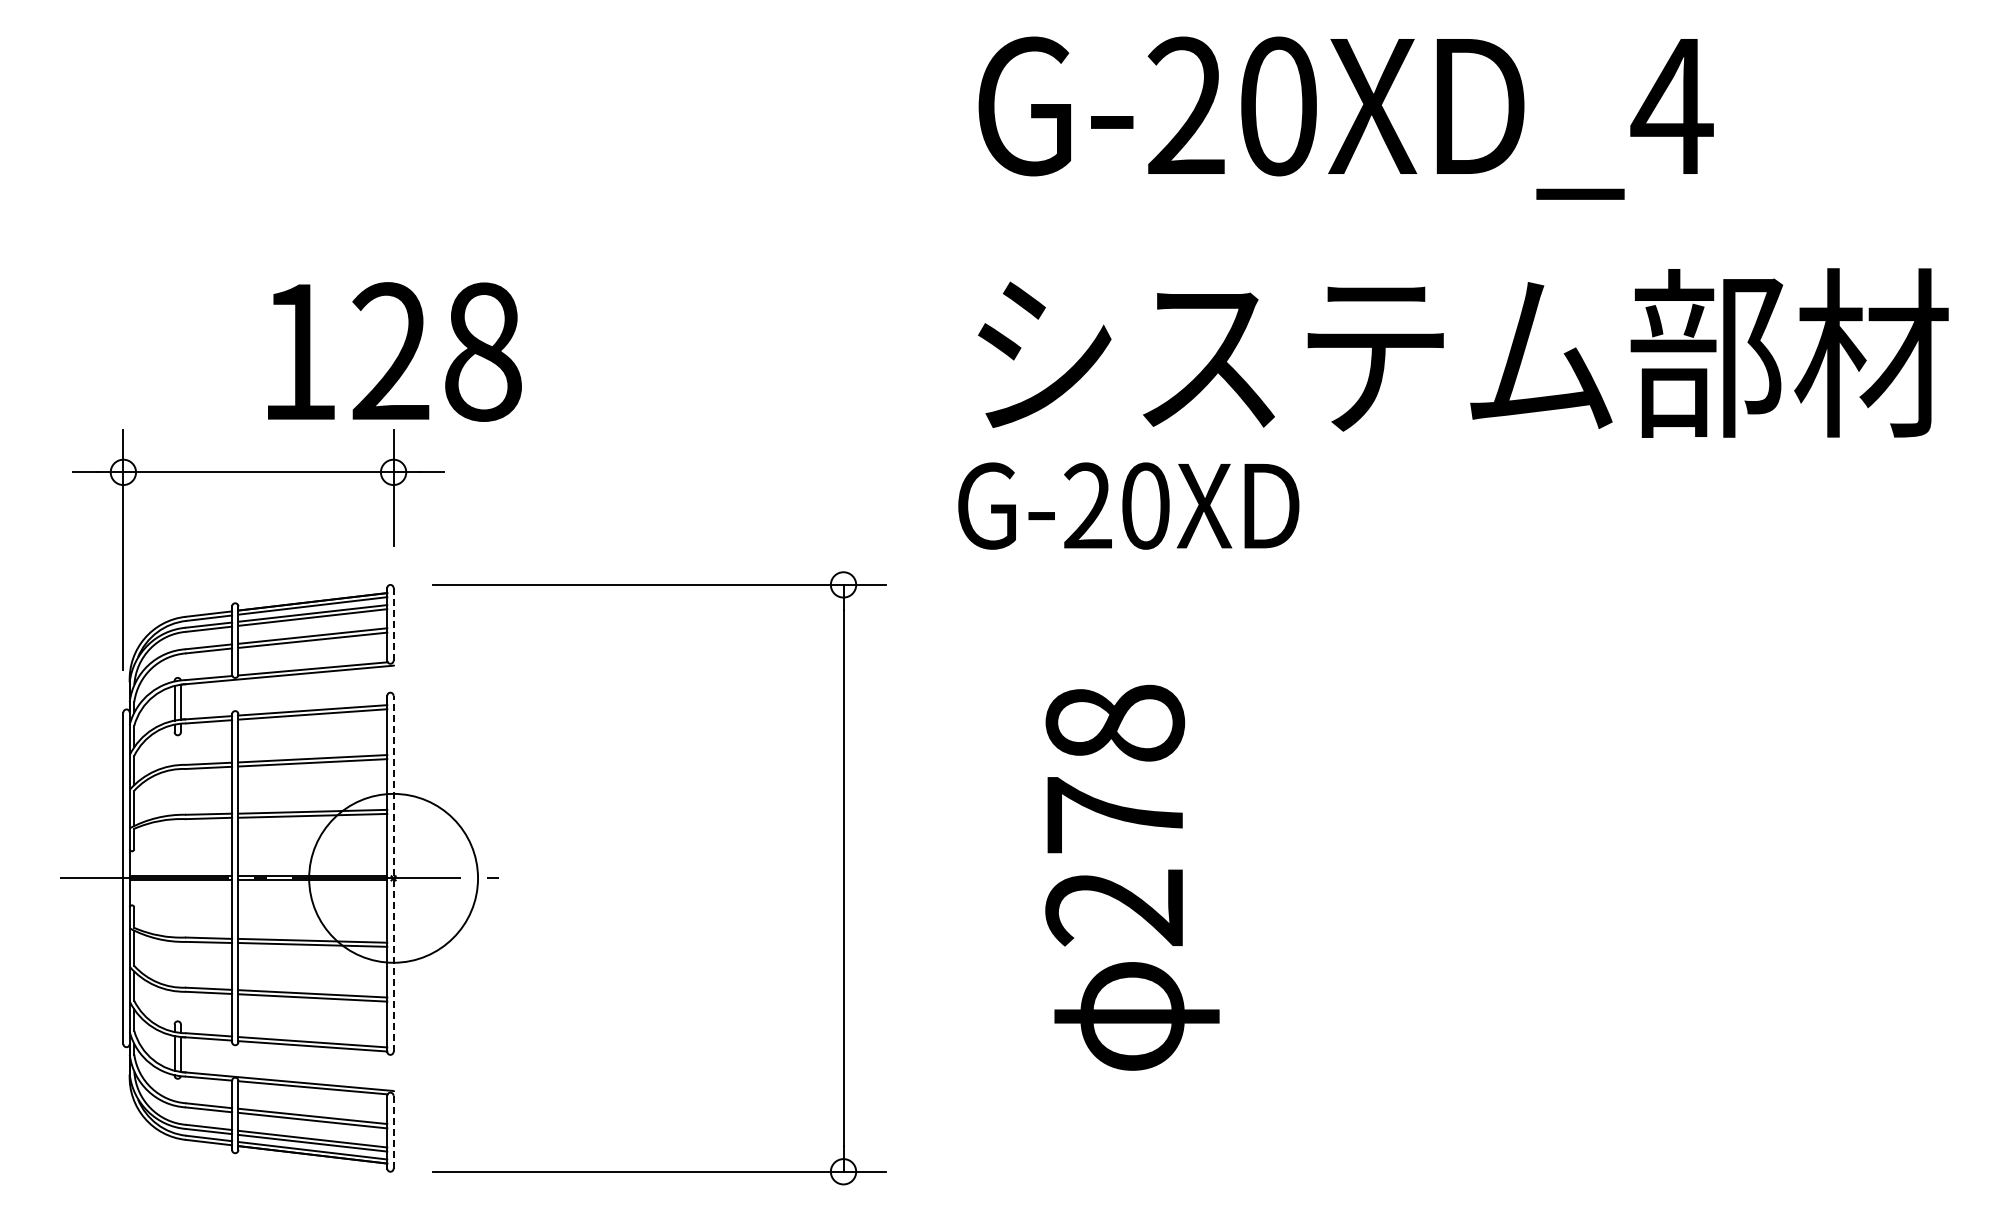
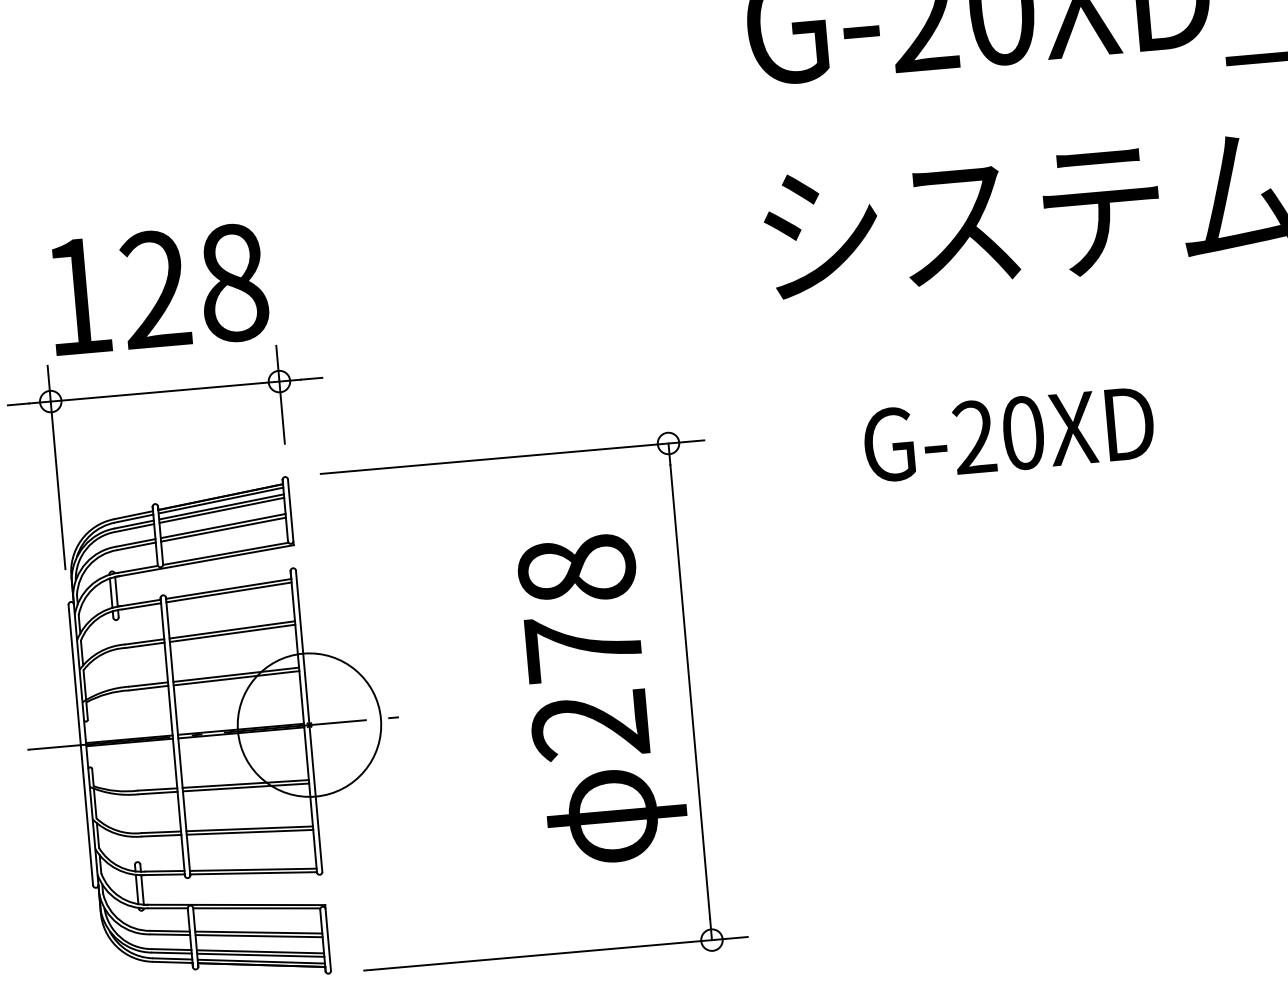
text: (394, 351) -> (158, 289), moved
text: (1128, 505) -> (1008, 433), moved
line: (393, 626) -> (290, 512), dashed -> solid
line: (393, 873) -> (309, 721), dashed -> solid
text: (1132, 877) -> (602, 698), moved
line: (393, 1129) -> (327, 937), dashed -> solid

